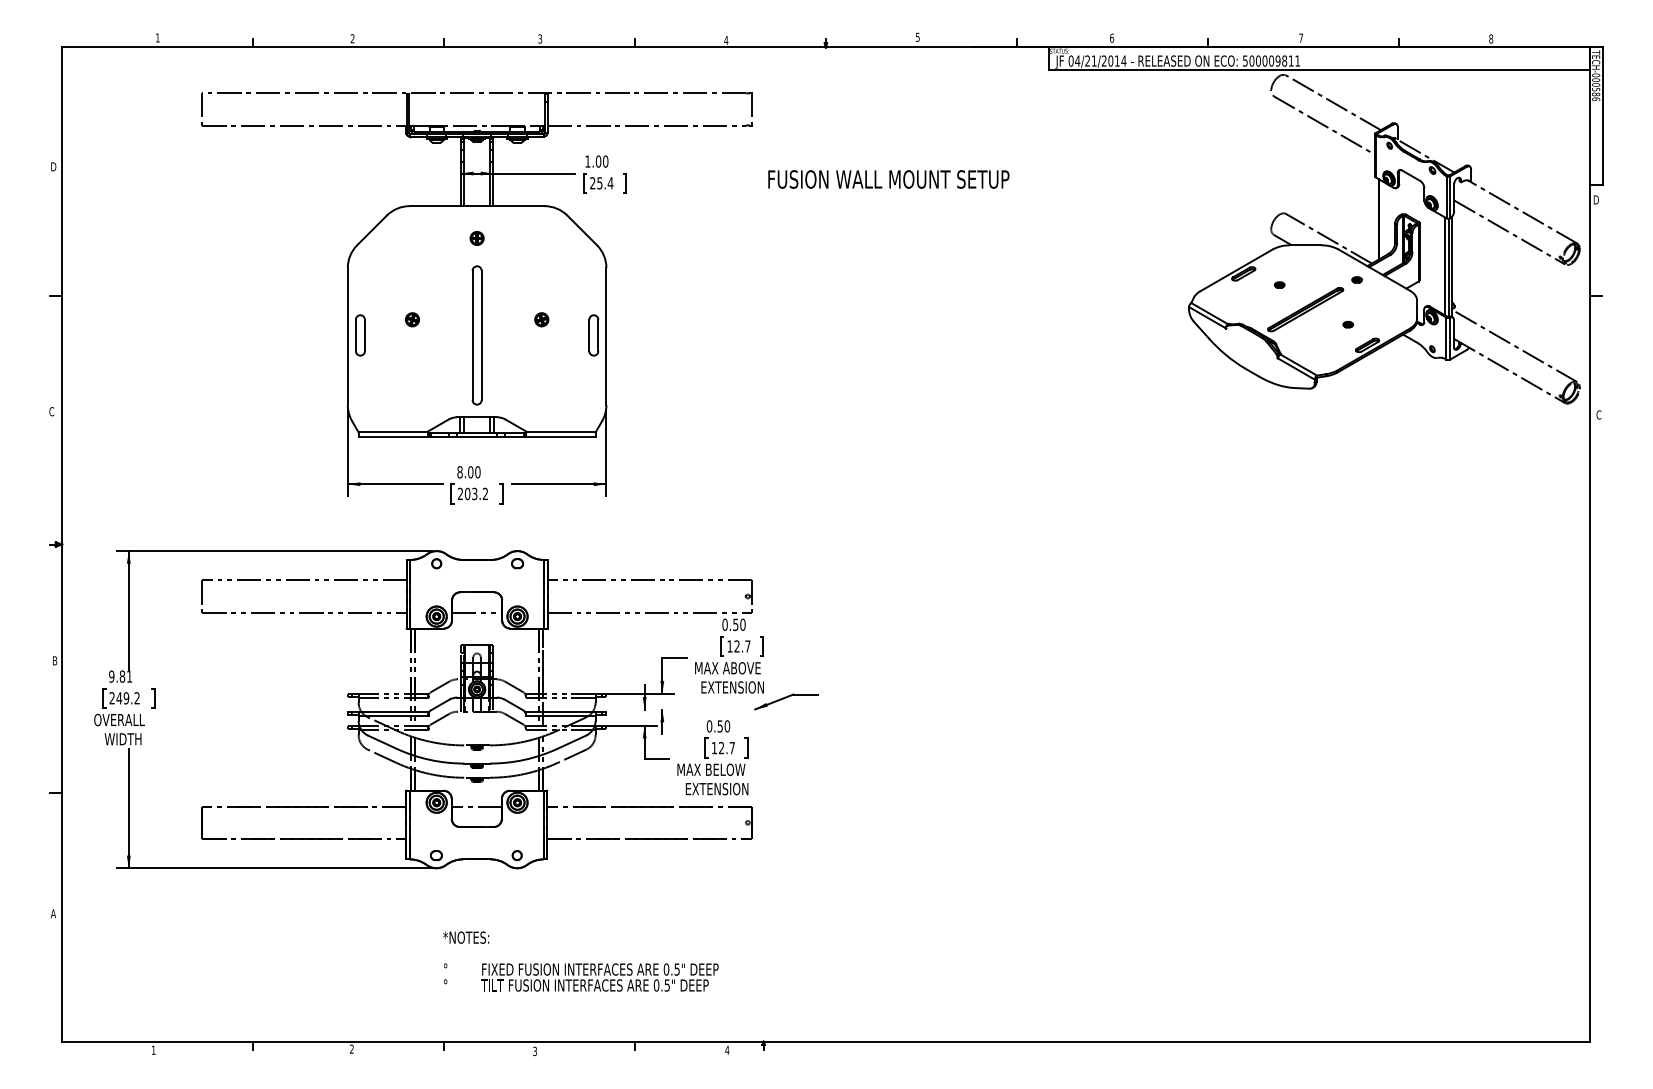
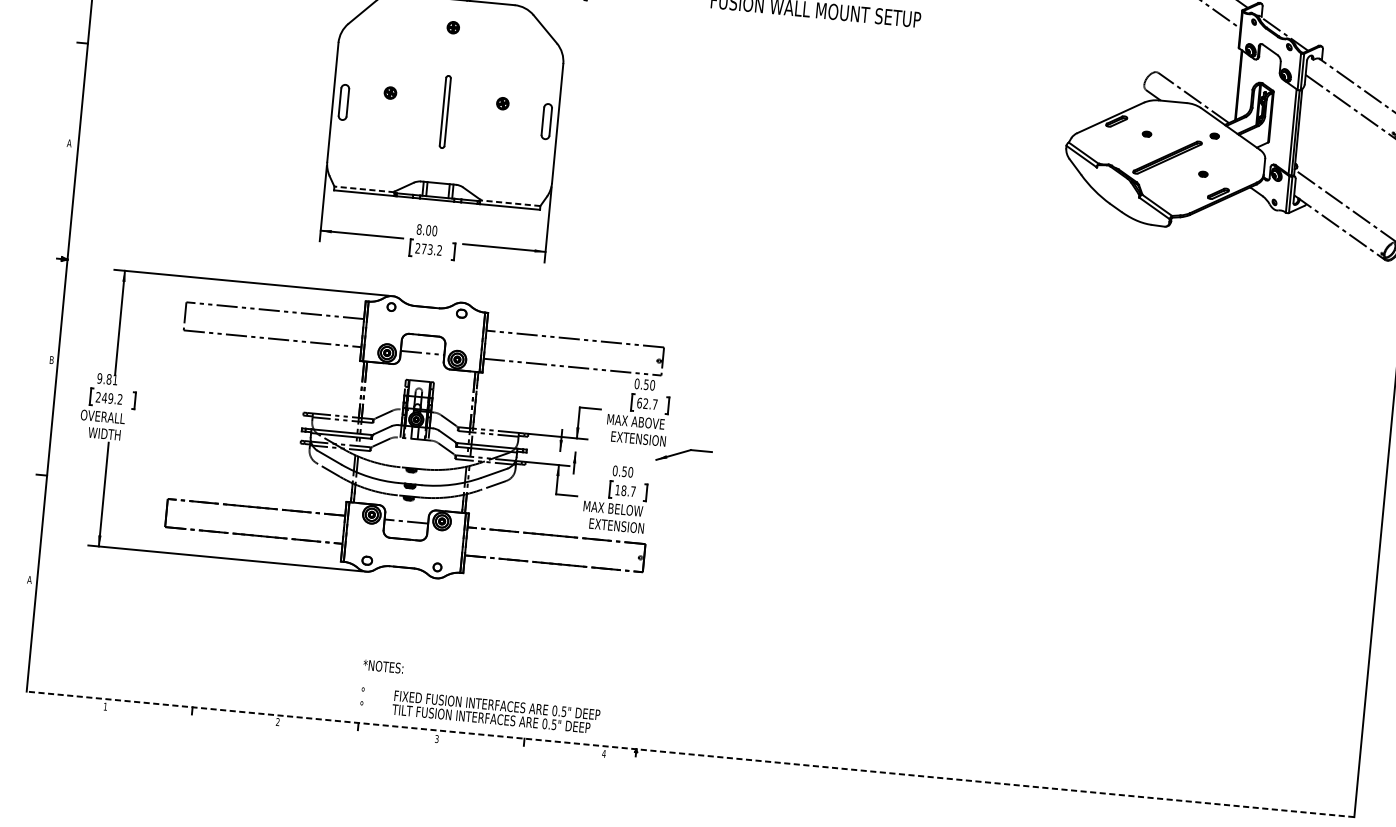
part: (476, 335) -> (444, 112), size x0.6
text: (51, 411) -> (69, 143), C -> A
line: (393, 432) -> (364, 189), solid -> dashed
line: (561, 432) -> (510, 203), solid -> dashed
text: (467, 493) -> (424, 248), 203.2 -> 273.2
text: (729, 646) -> (639, 403), 12.7 -> 62.7
text: (721, 748) -> (623, 491), 12.7 -> 18.7
text: (580, 961) -> (480, 696), moved
line: (825, 1041) -> (690, 754), solid -> dashed

